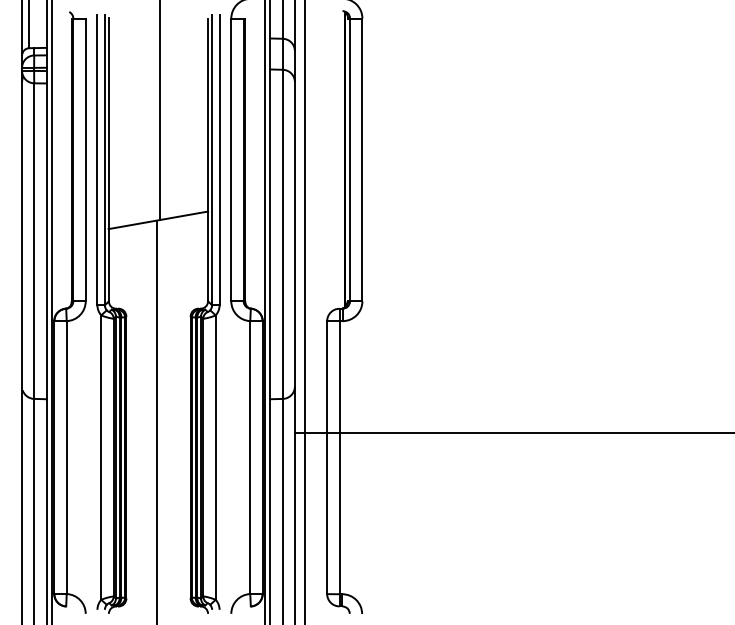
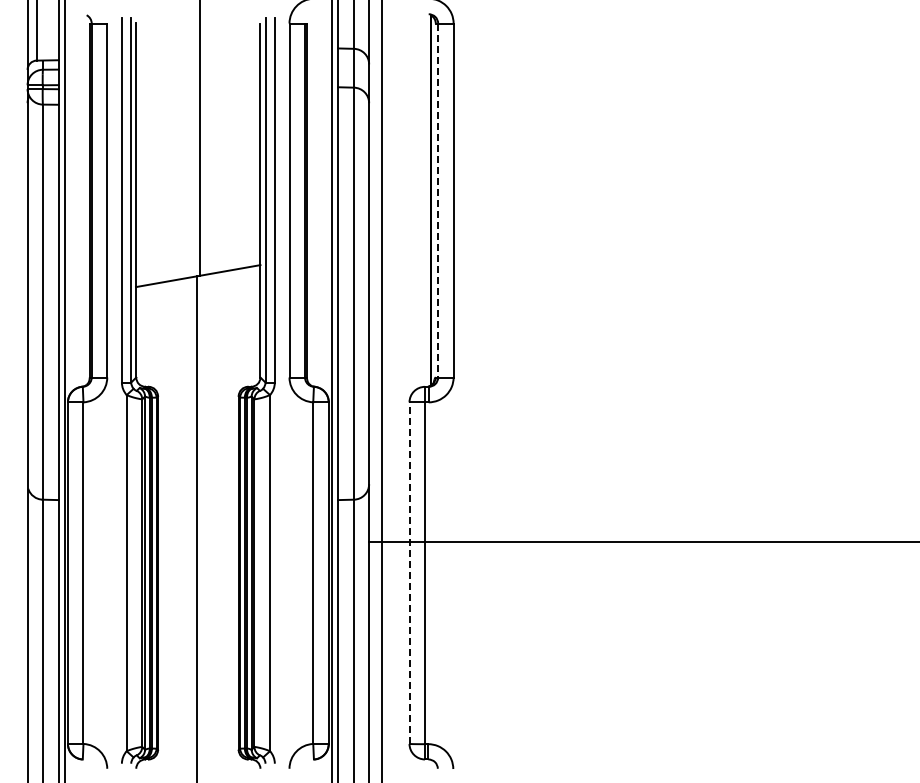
line: (350, 159) -> (438, 200), solid -> dashed
line: (327, 457) -> (409, 573), solid -> dashed

